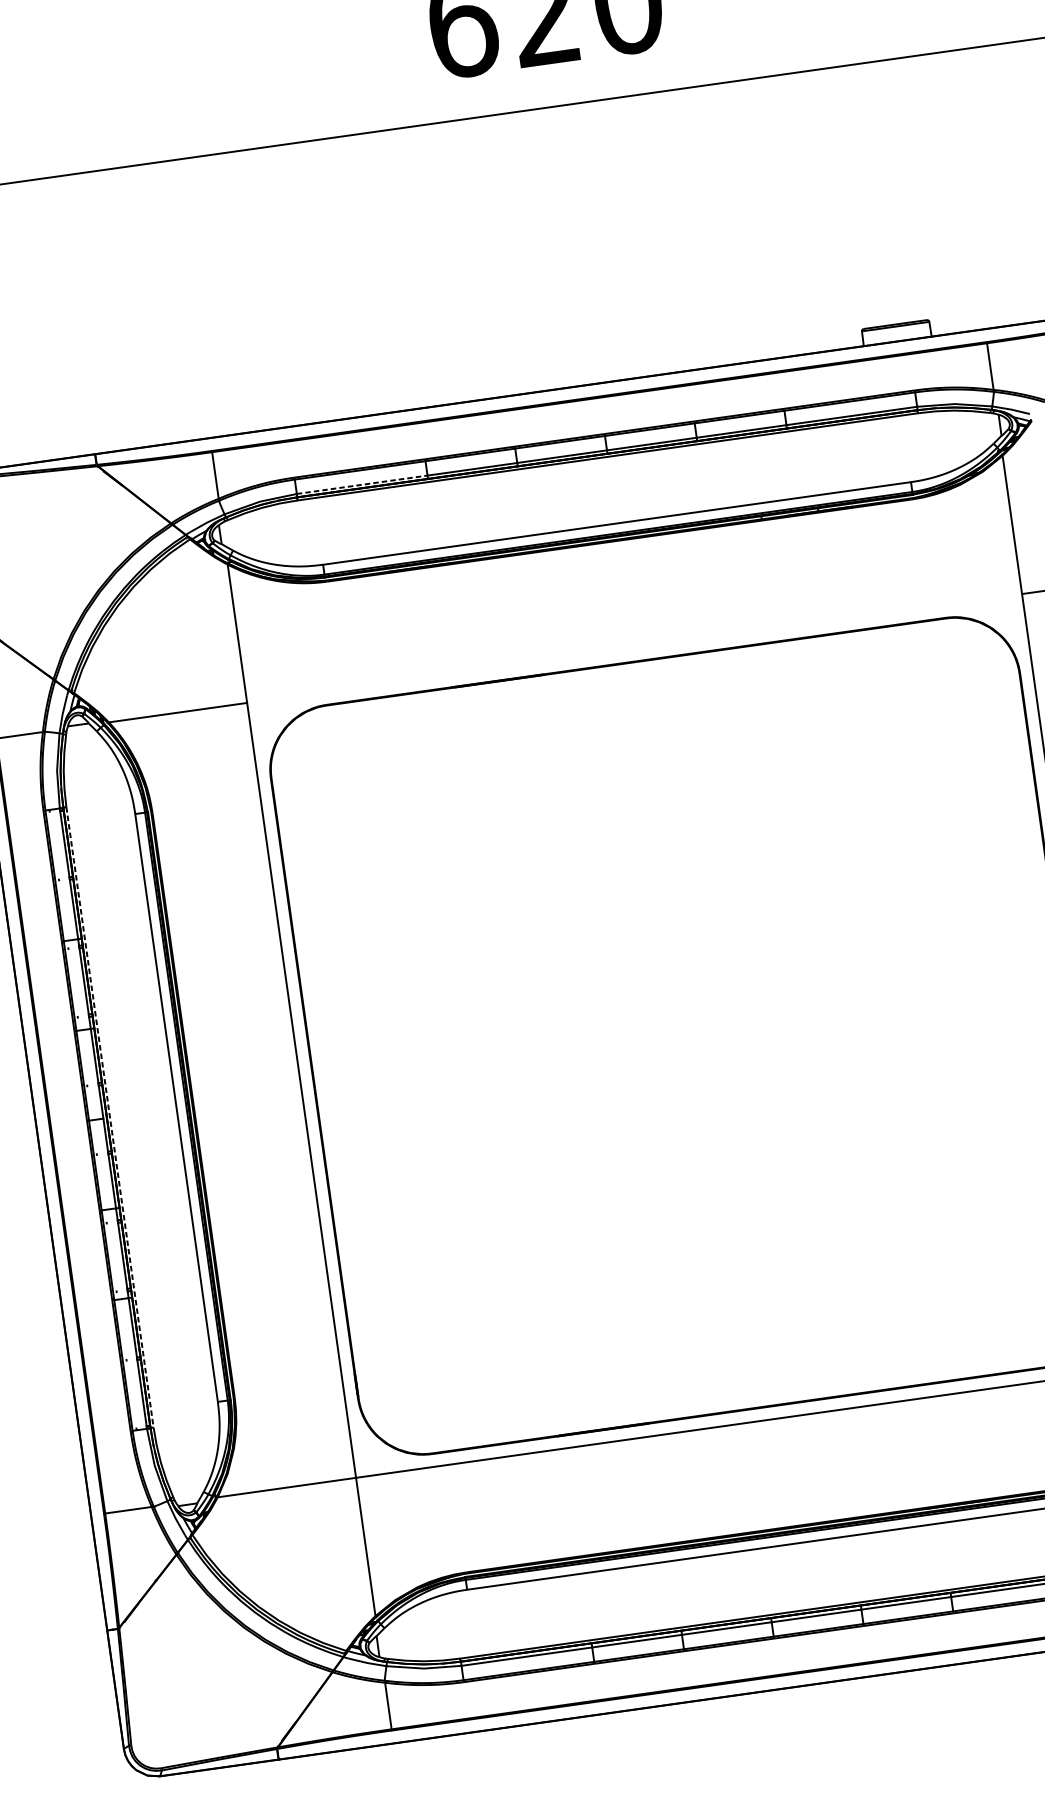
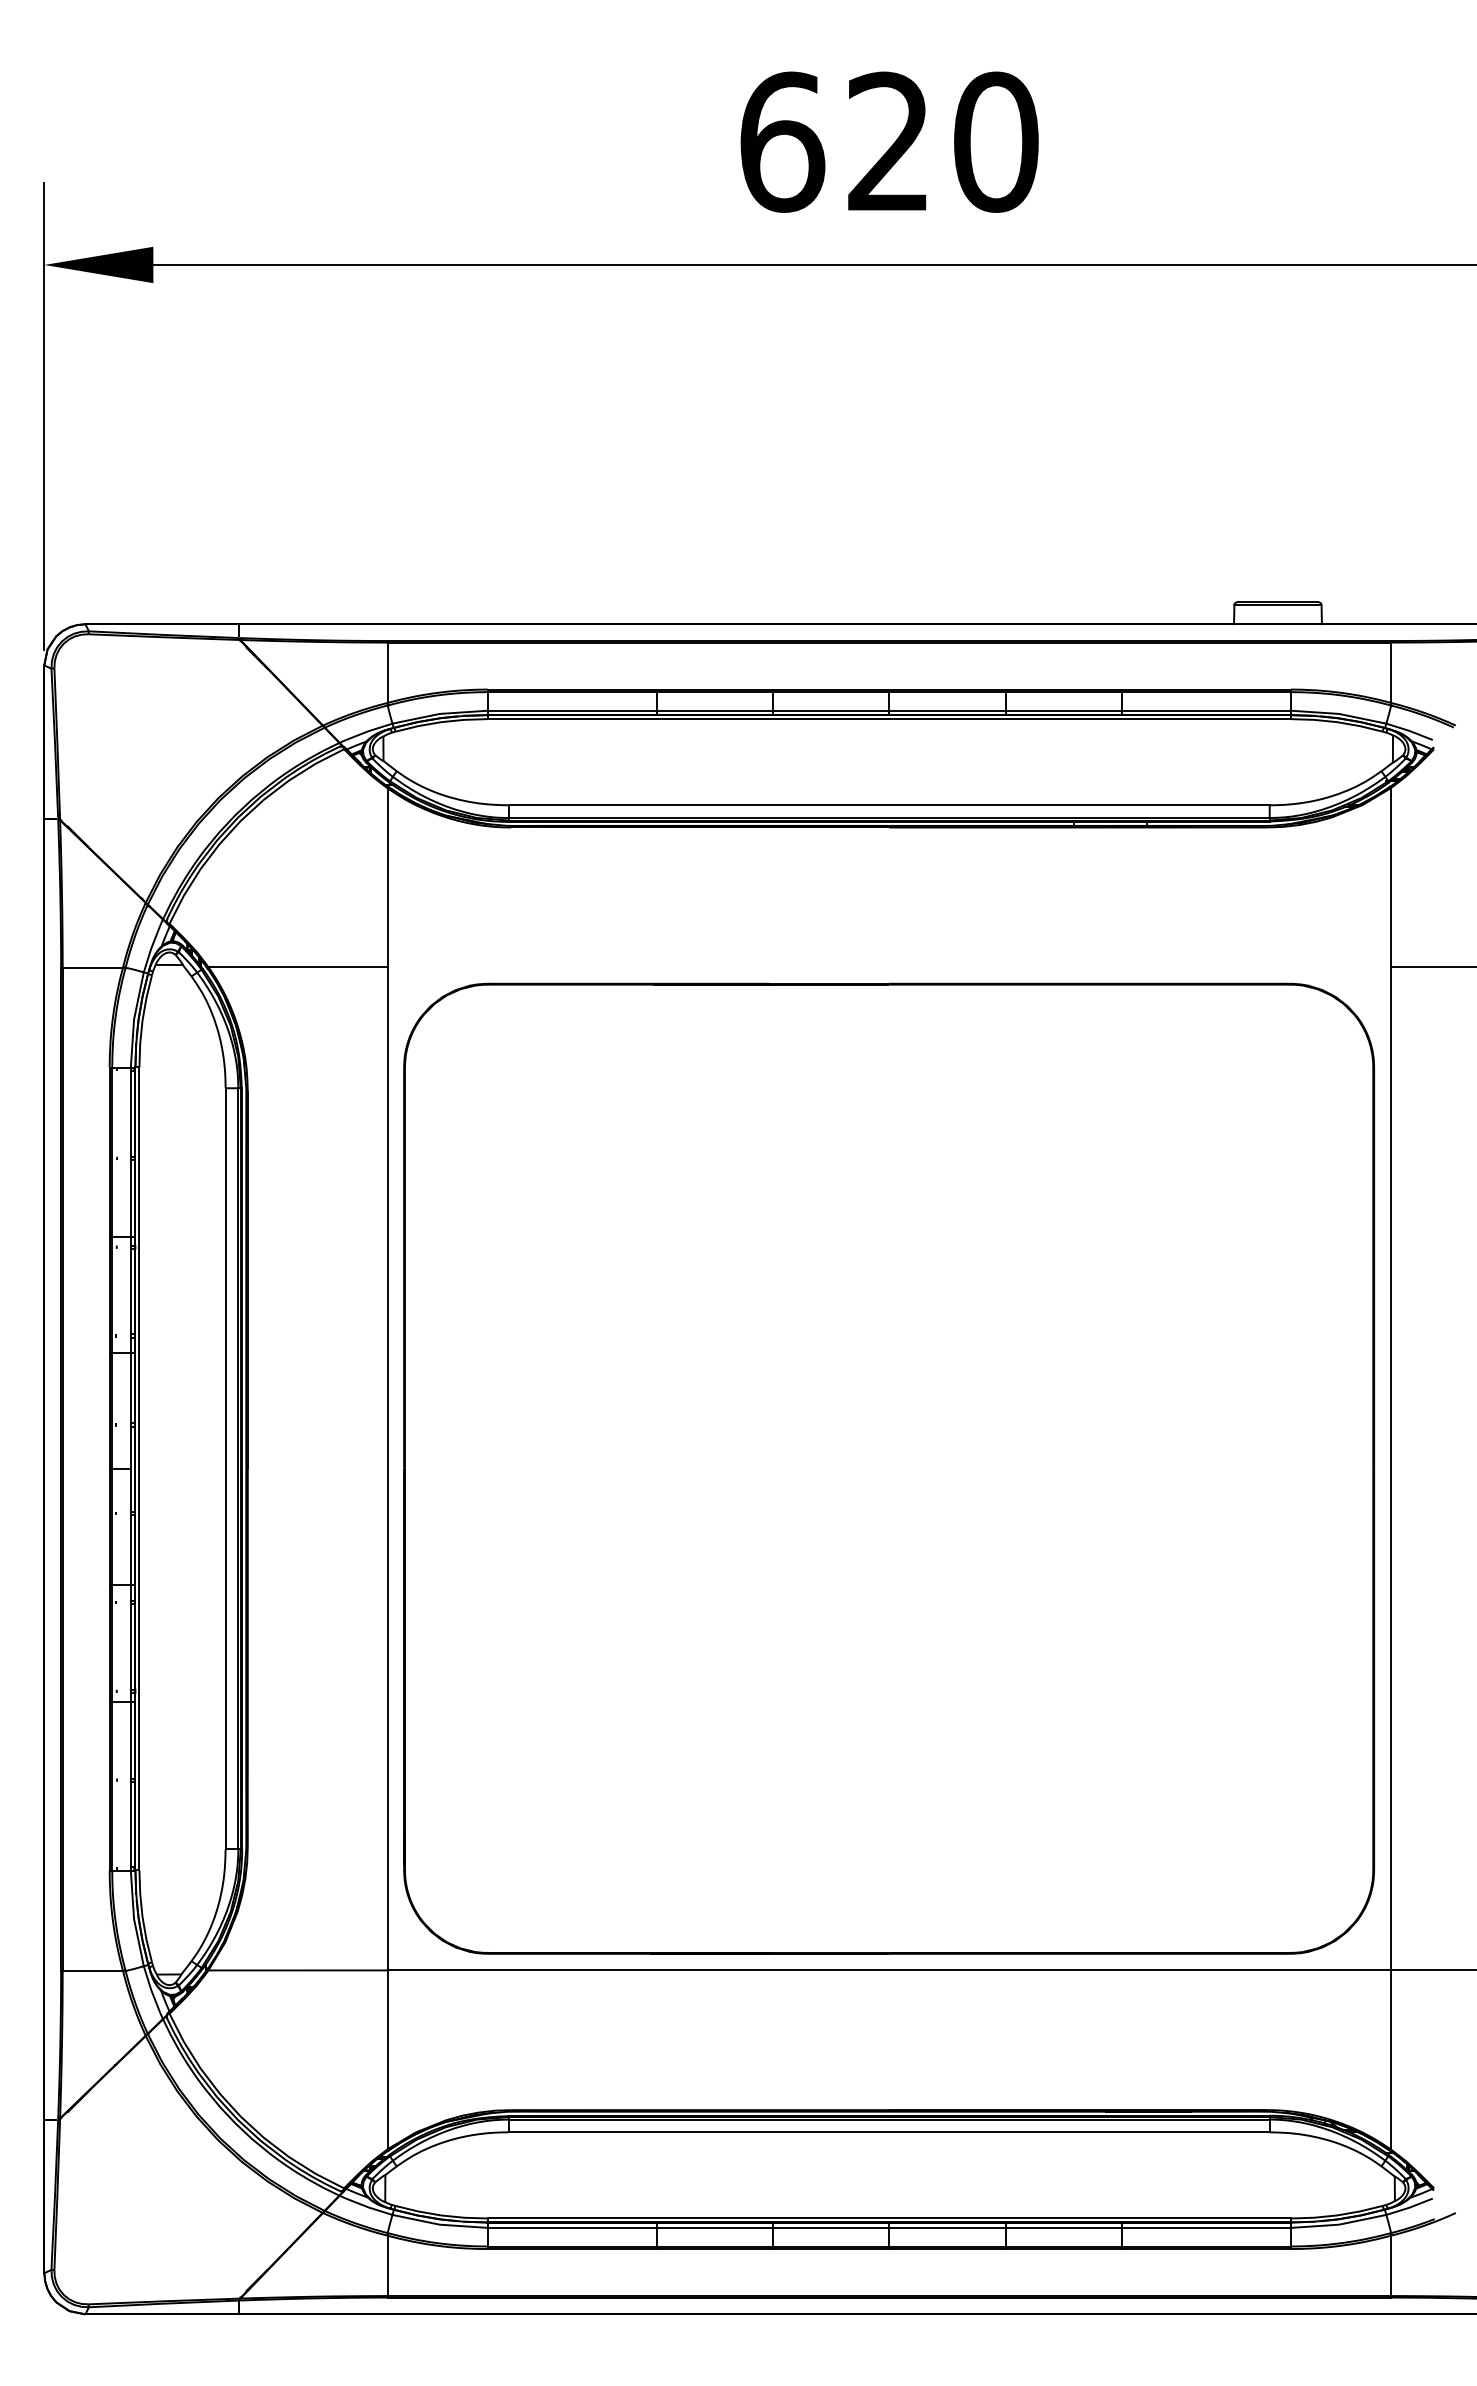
line: (362, 484) -> (572, 710), dashed -> solid
line: (110, 1117) -> (139, 1468), dashed -> solid

